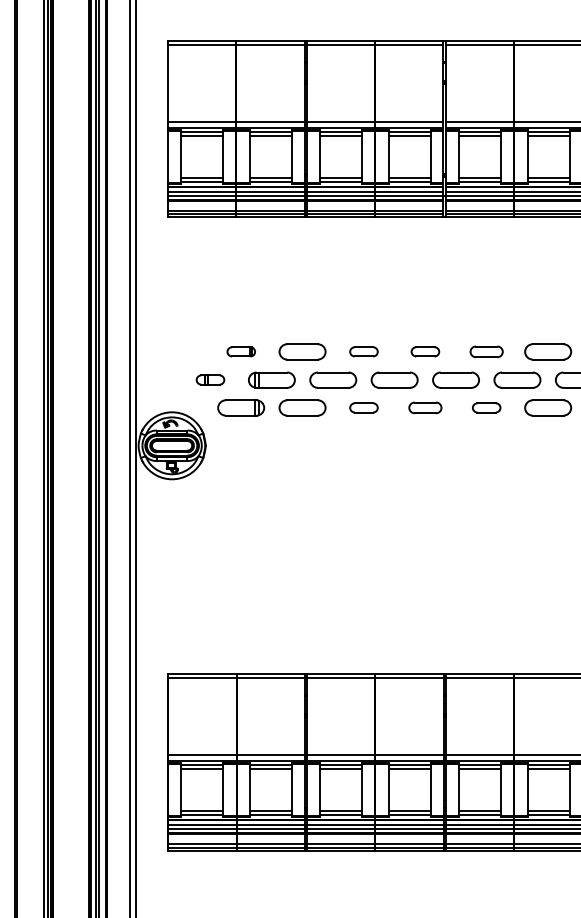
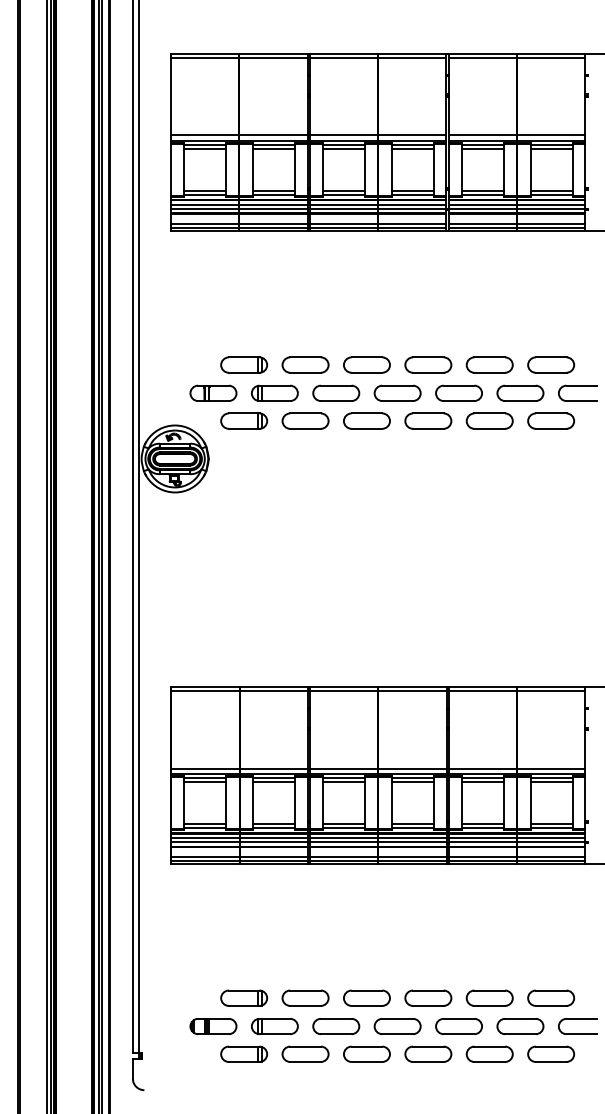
part: (241, 351) -> (244, 364), size x1.67
part: (363, 351) -> (366, 364), size x1.67
part: (425, 351) -> (428, 364), size x1.67
part: (486, 351) -> (489, 364), size x1.43
part: (210, 379) -> (213, 392), size x1.67
part: (363, 407) -> (366, 420), size x1.67
part: (425, 407) -> (428, 420), size x1.43
part: (486, 407) -> (489, 420), size x1.67

